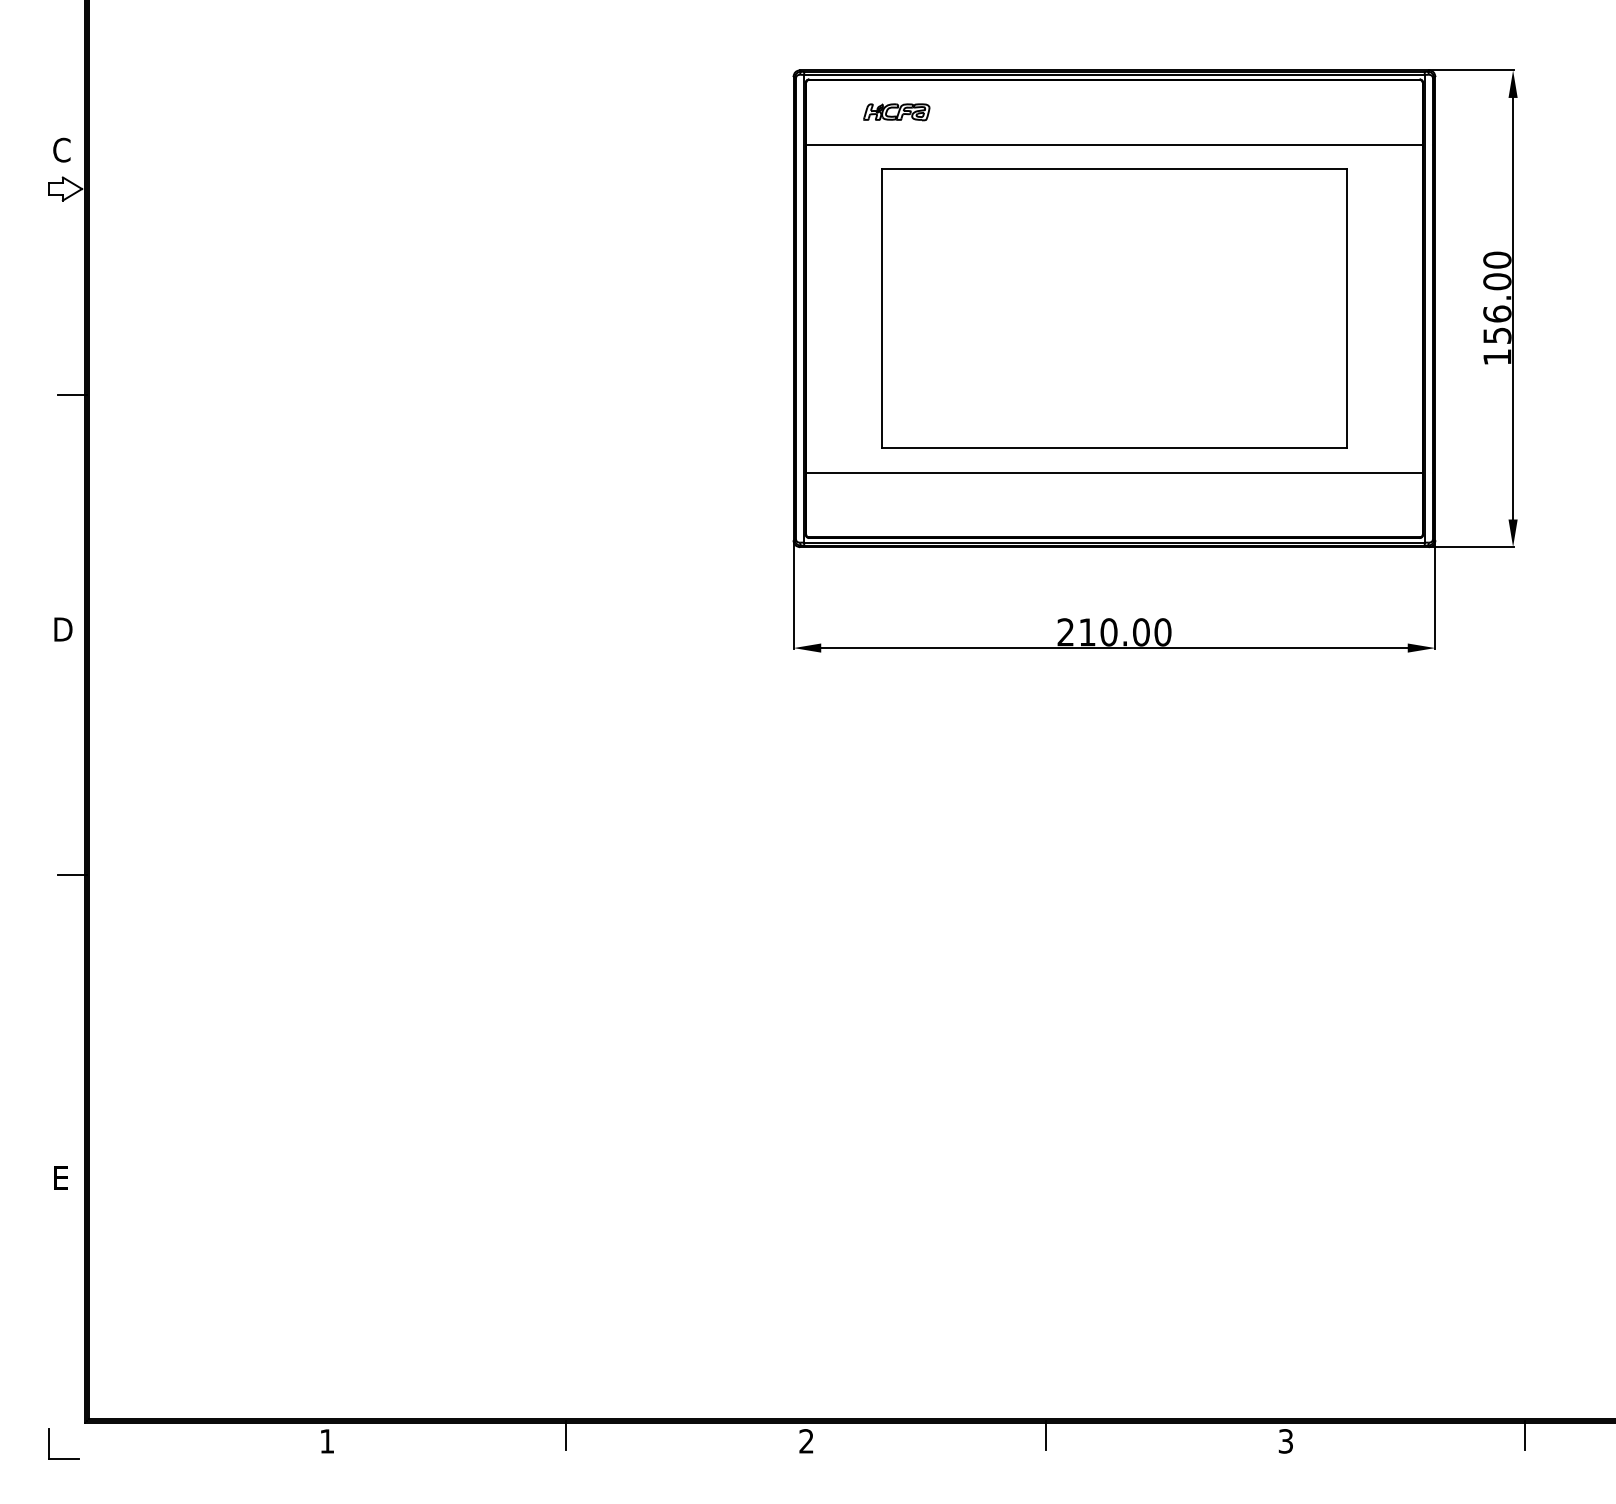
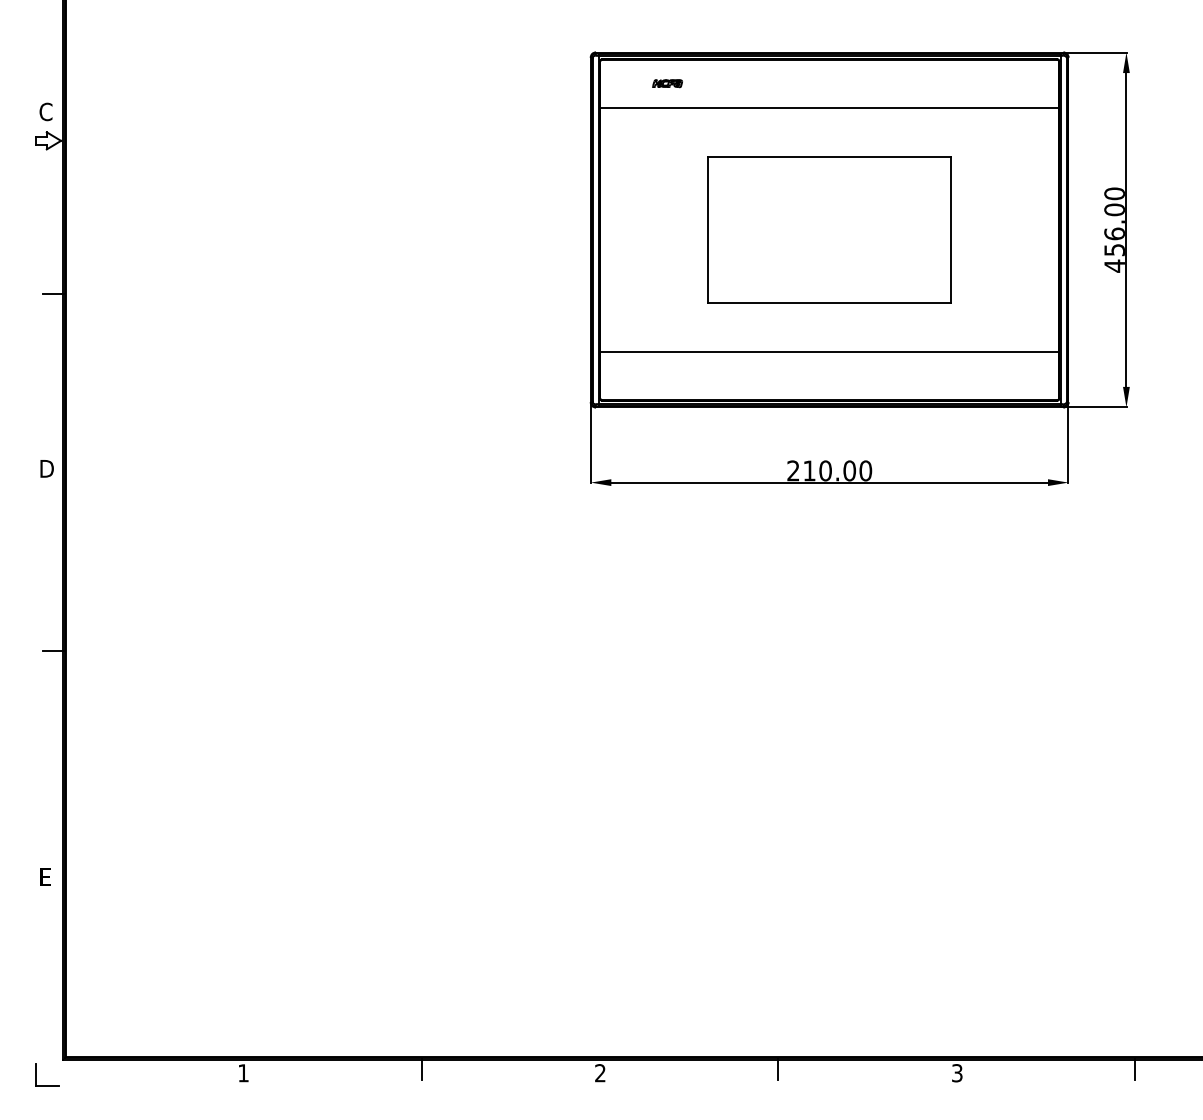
part: (896, 111) -> (667, 83), size x0.6
part: (1114, 308) -> (829, 229), size x0.7
text: (1497, 356) -> (1114, 265), 156.00 -> 456.00

